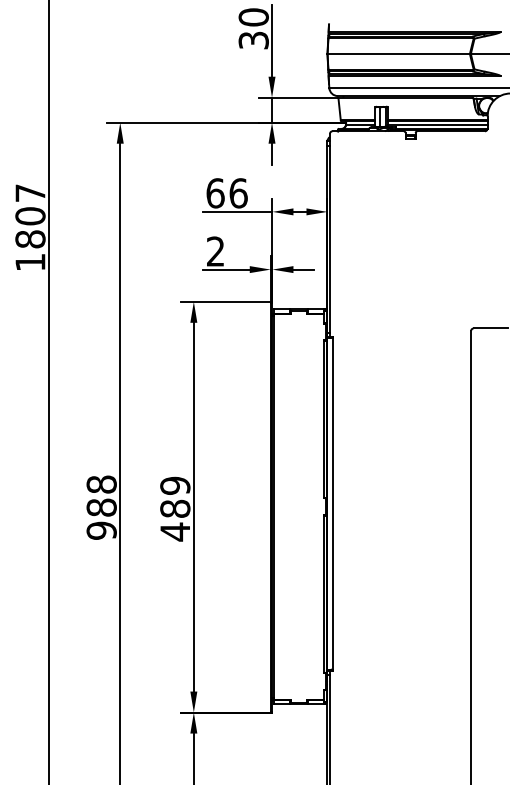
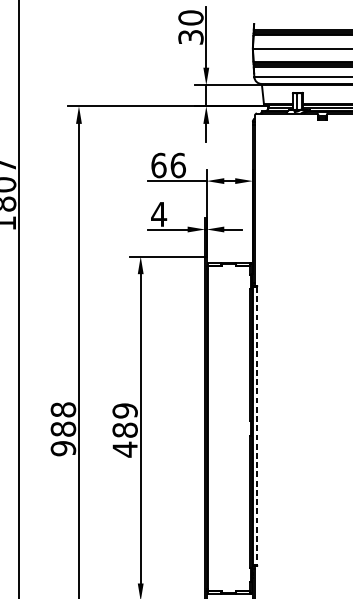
text: (215, 251) -> (158, 214), 2 -> 4
line: (332, 503) -> (257, 425), solid -> dashed

